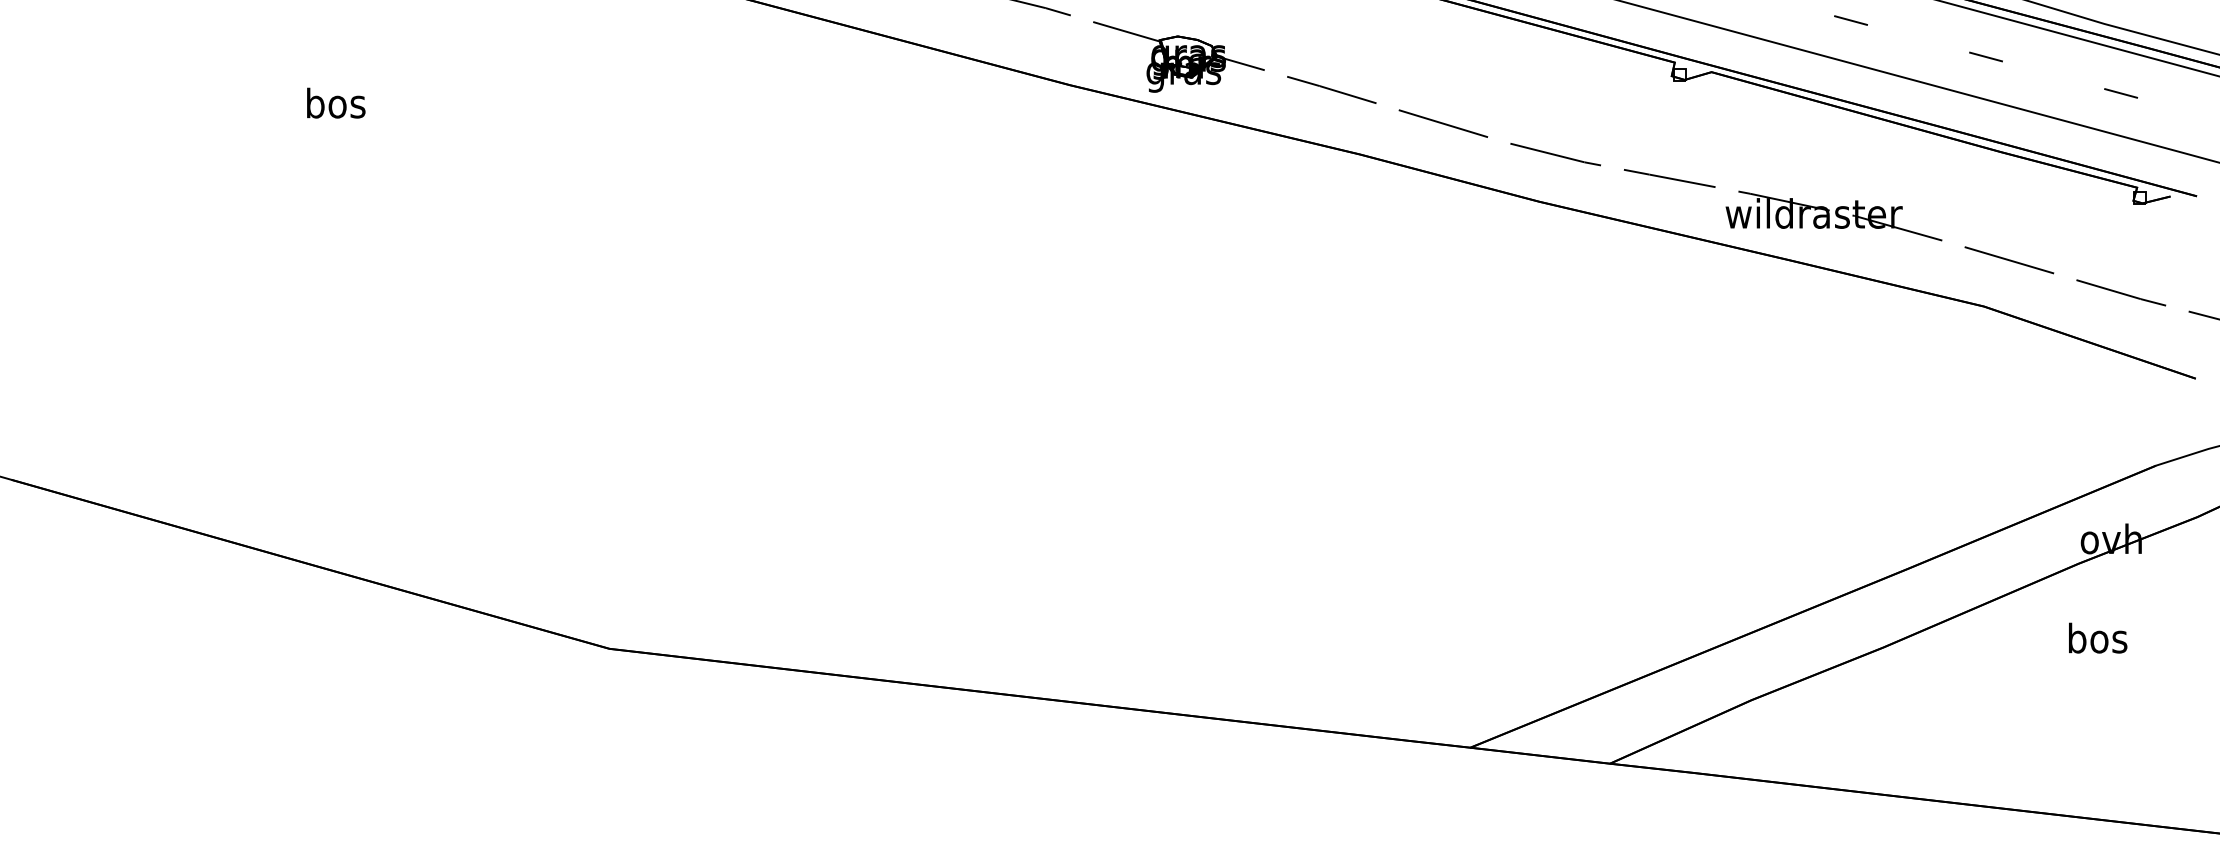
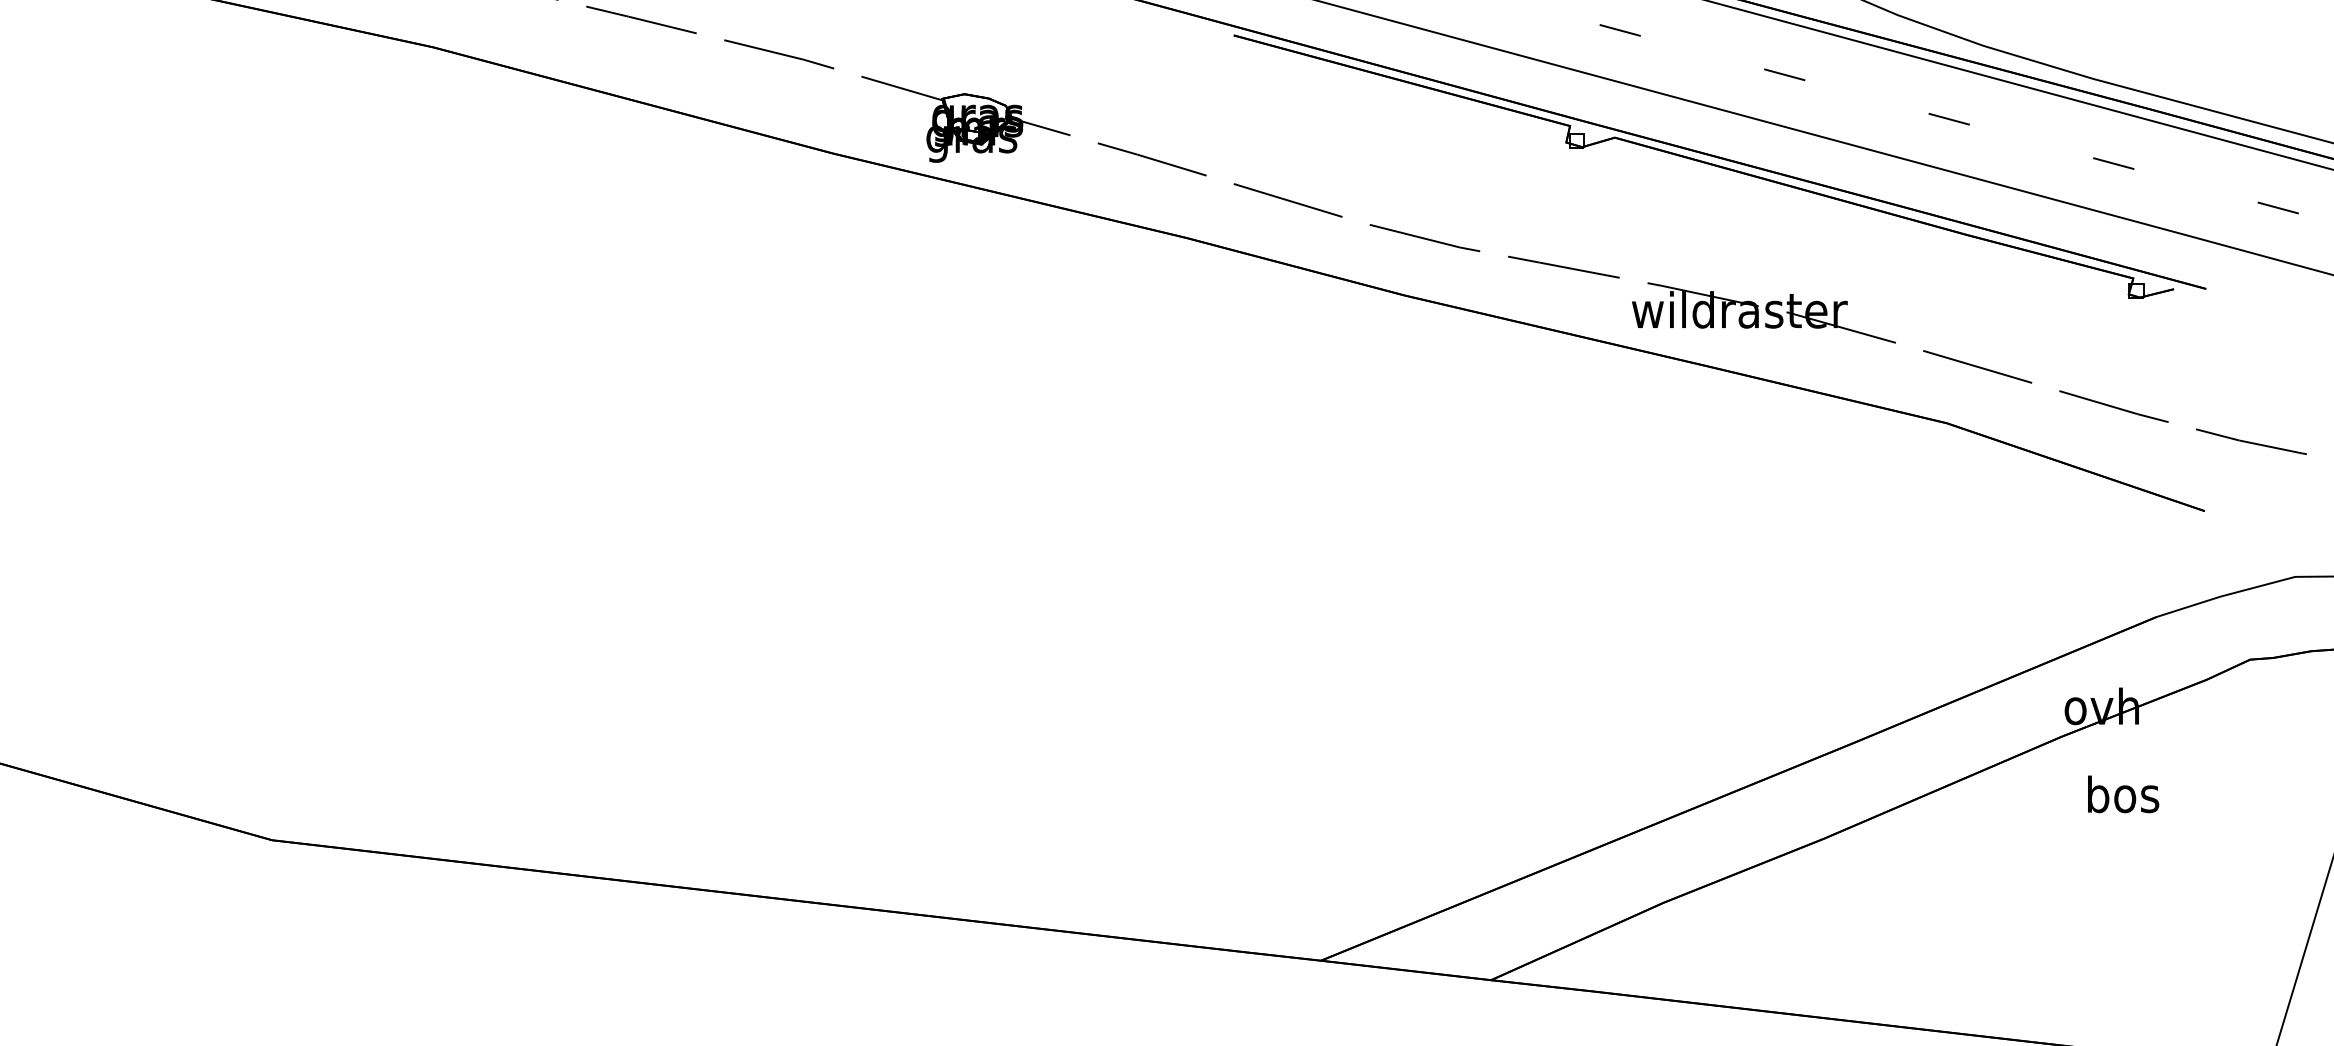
text: (2098, 637) -> (2123, 793), moved

